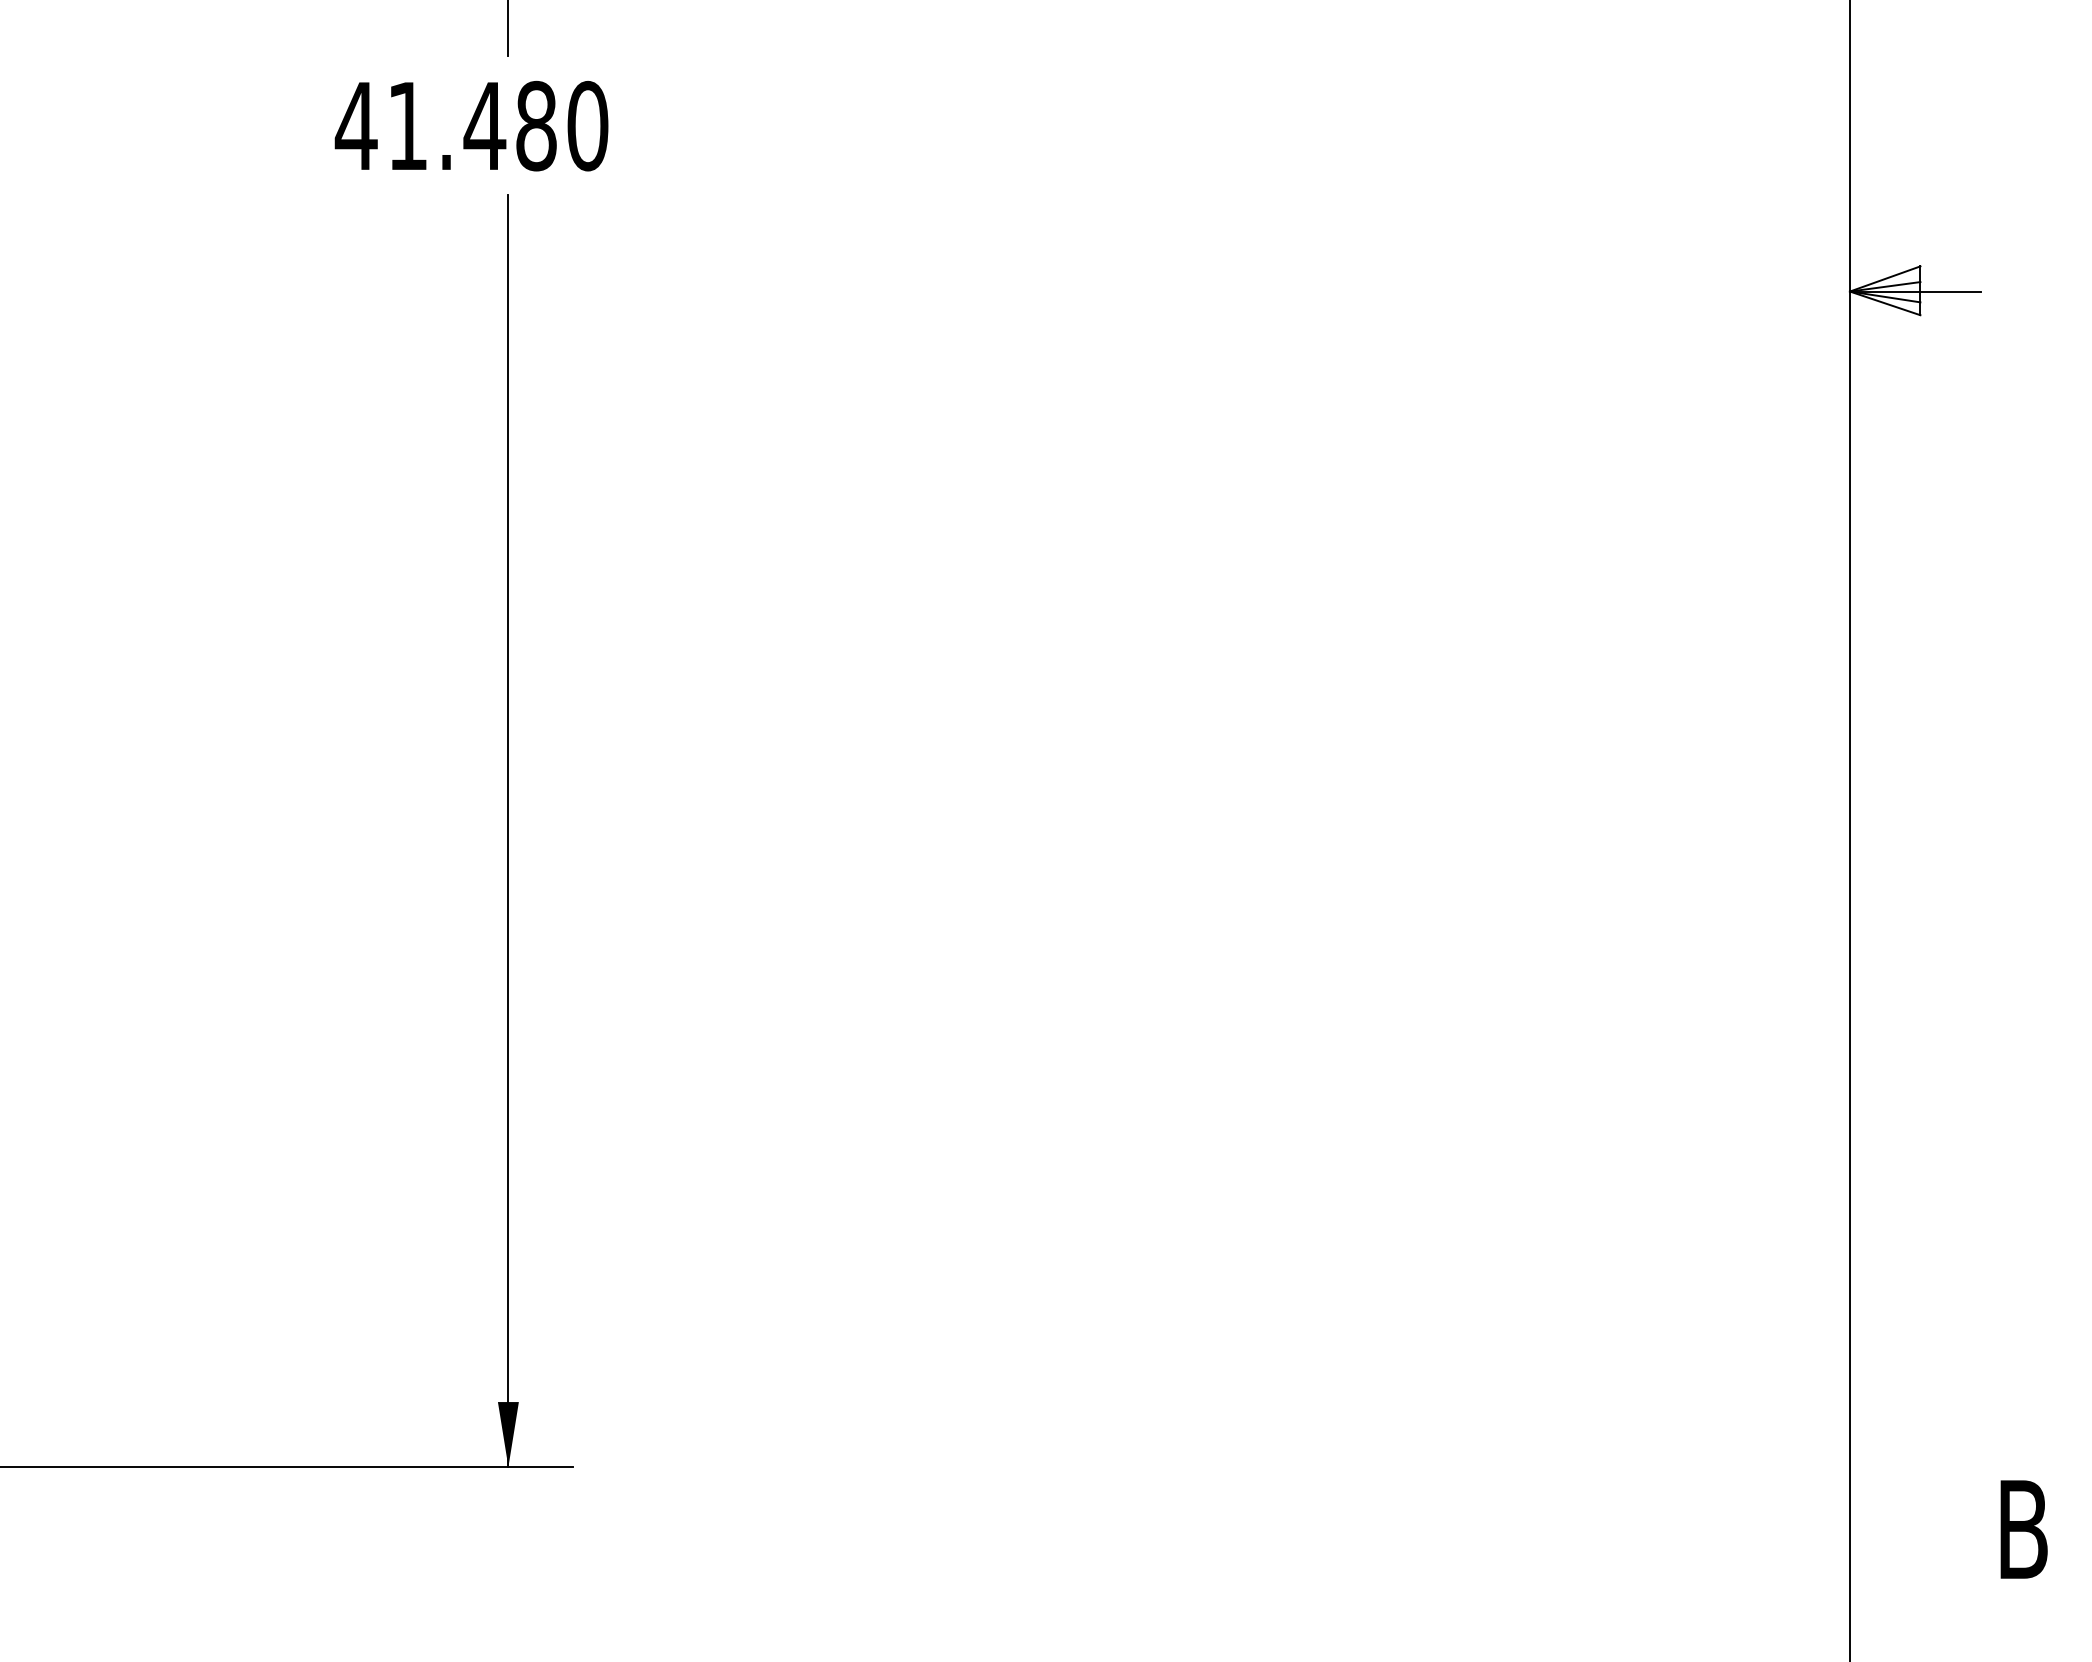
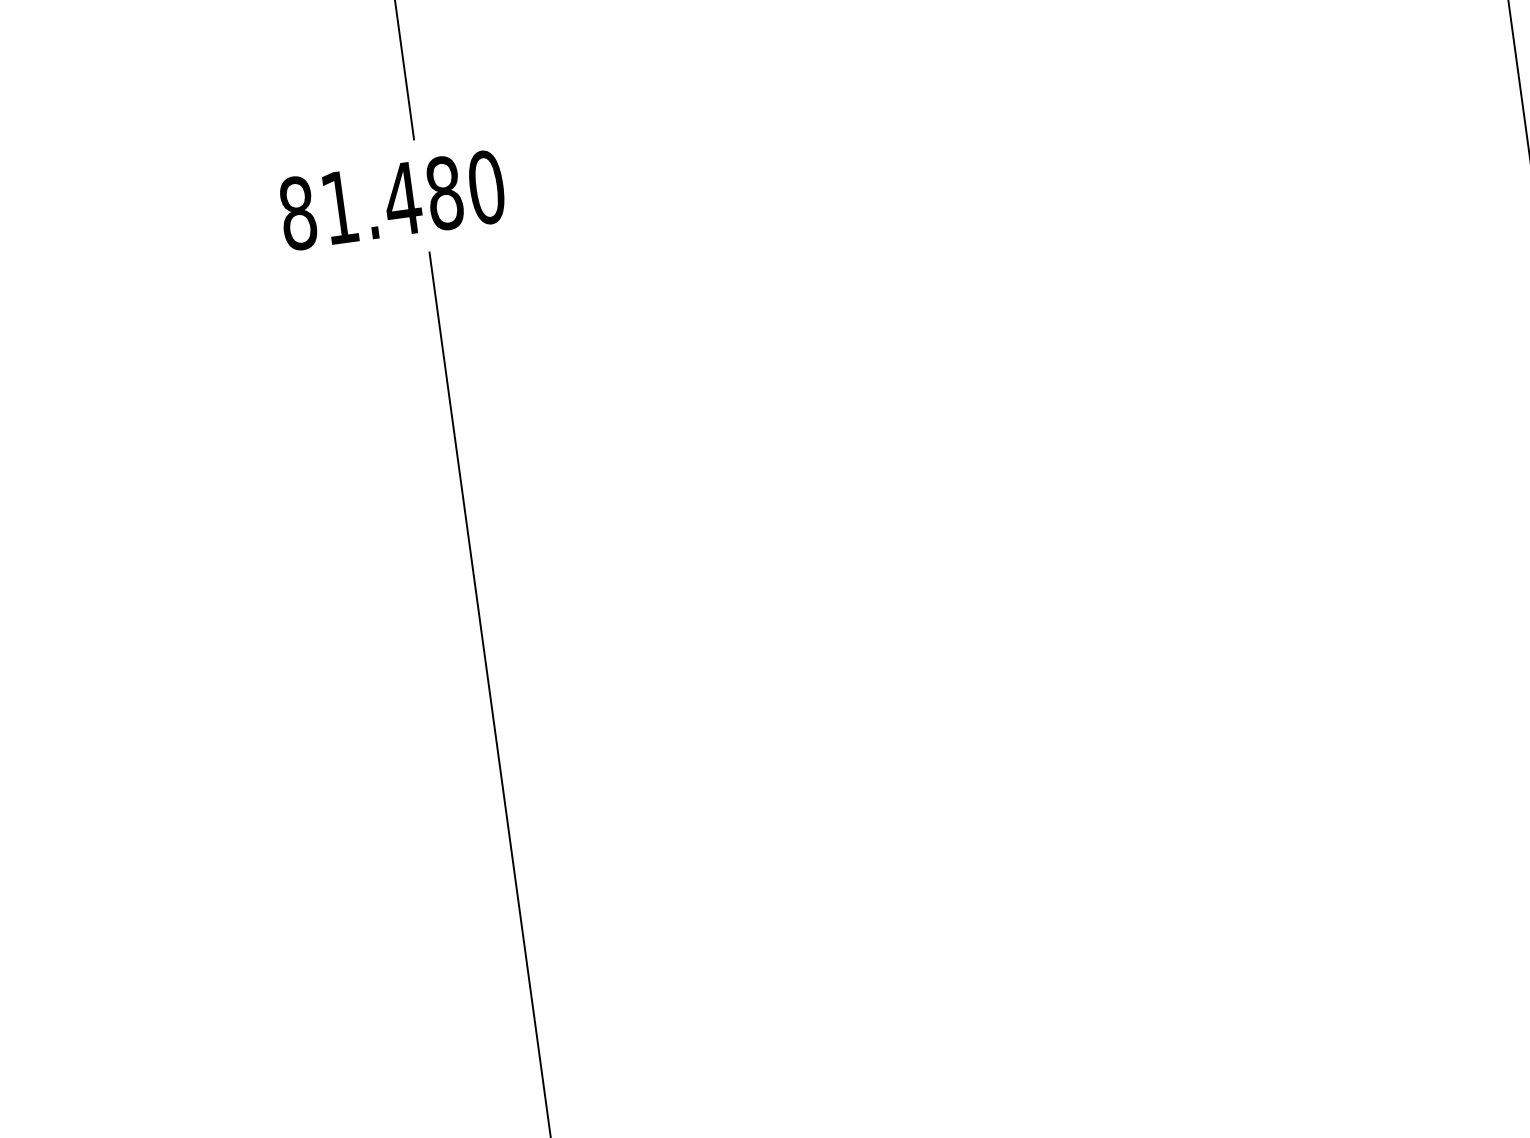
text: (355, 125) -> (297, 212), 41.480 -> 81.480

